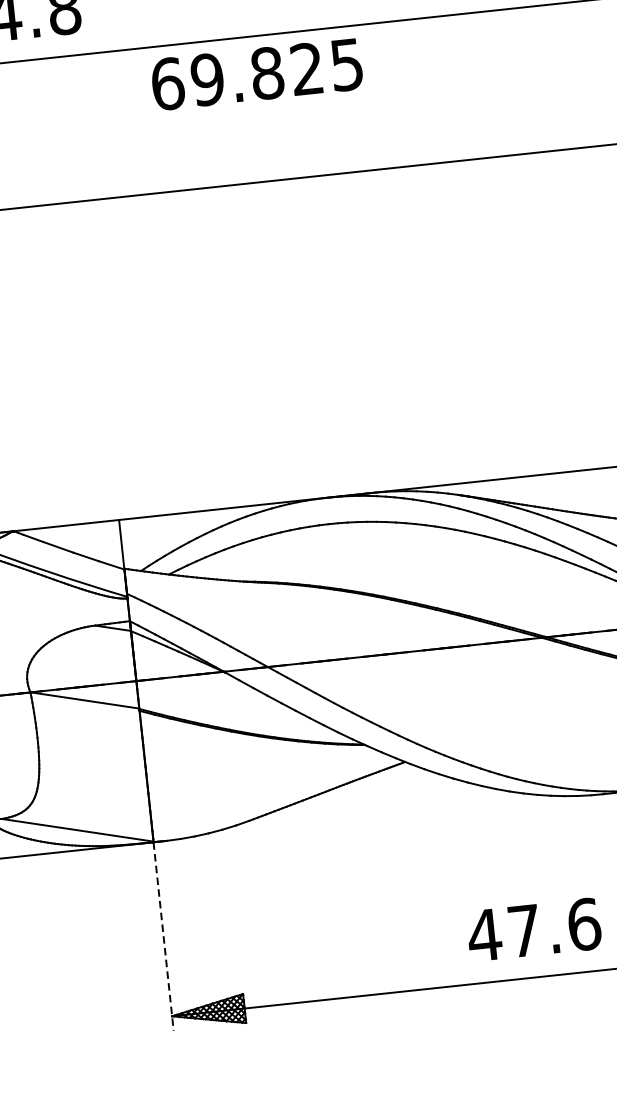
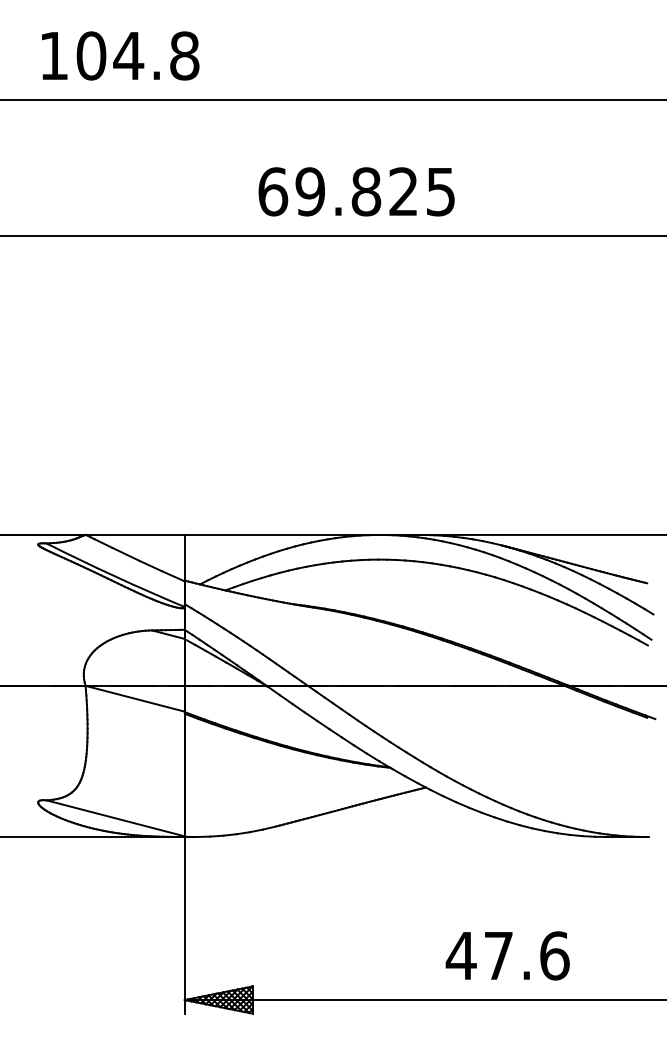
text: (256, 74) -> (356, 191), moved
text: (533, 929) -> (507, 955), moved
line: (163, 936) -> (184, 925), dashed -> solid

